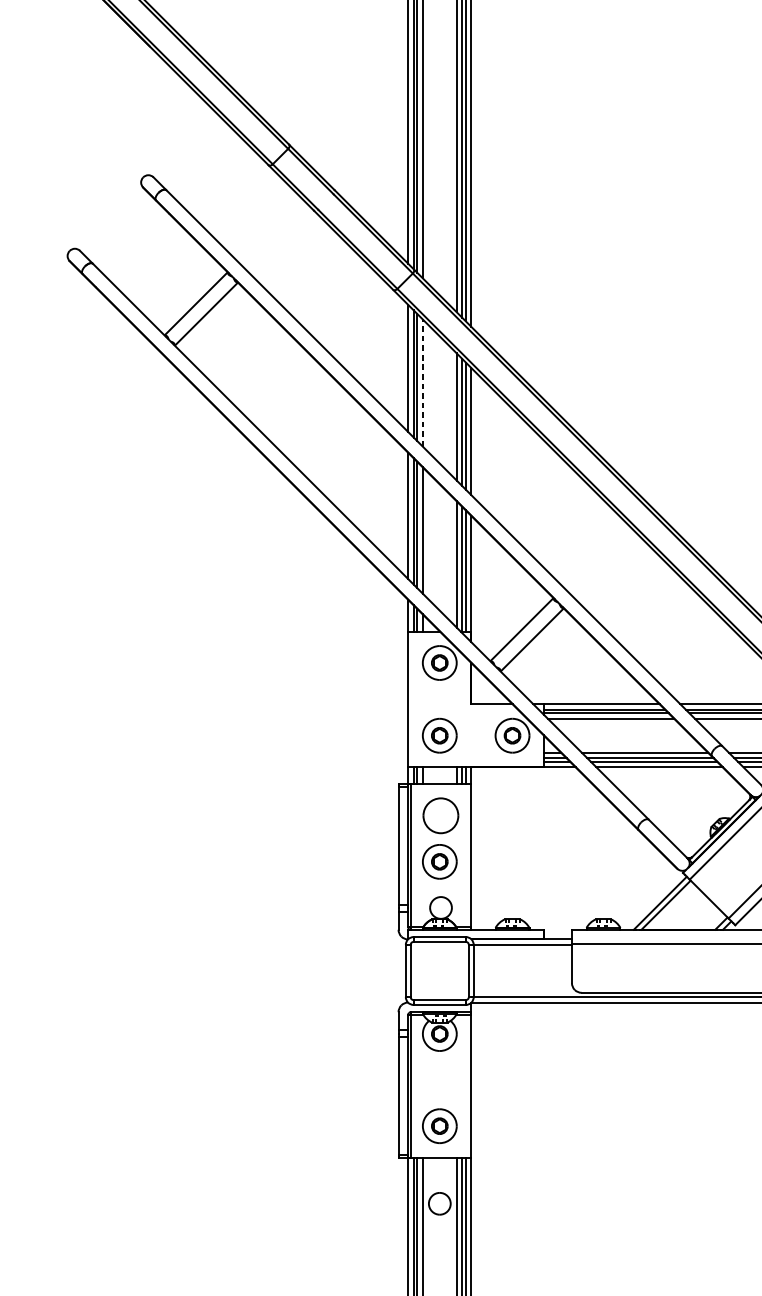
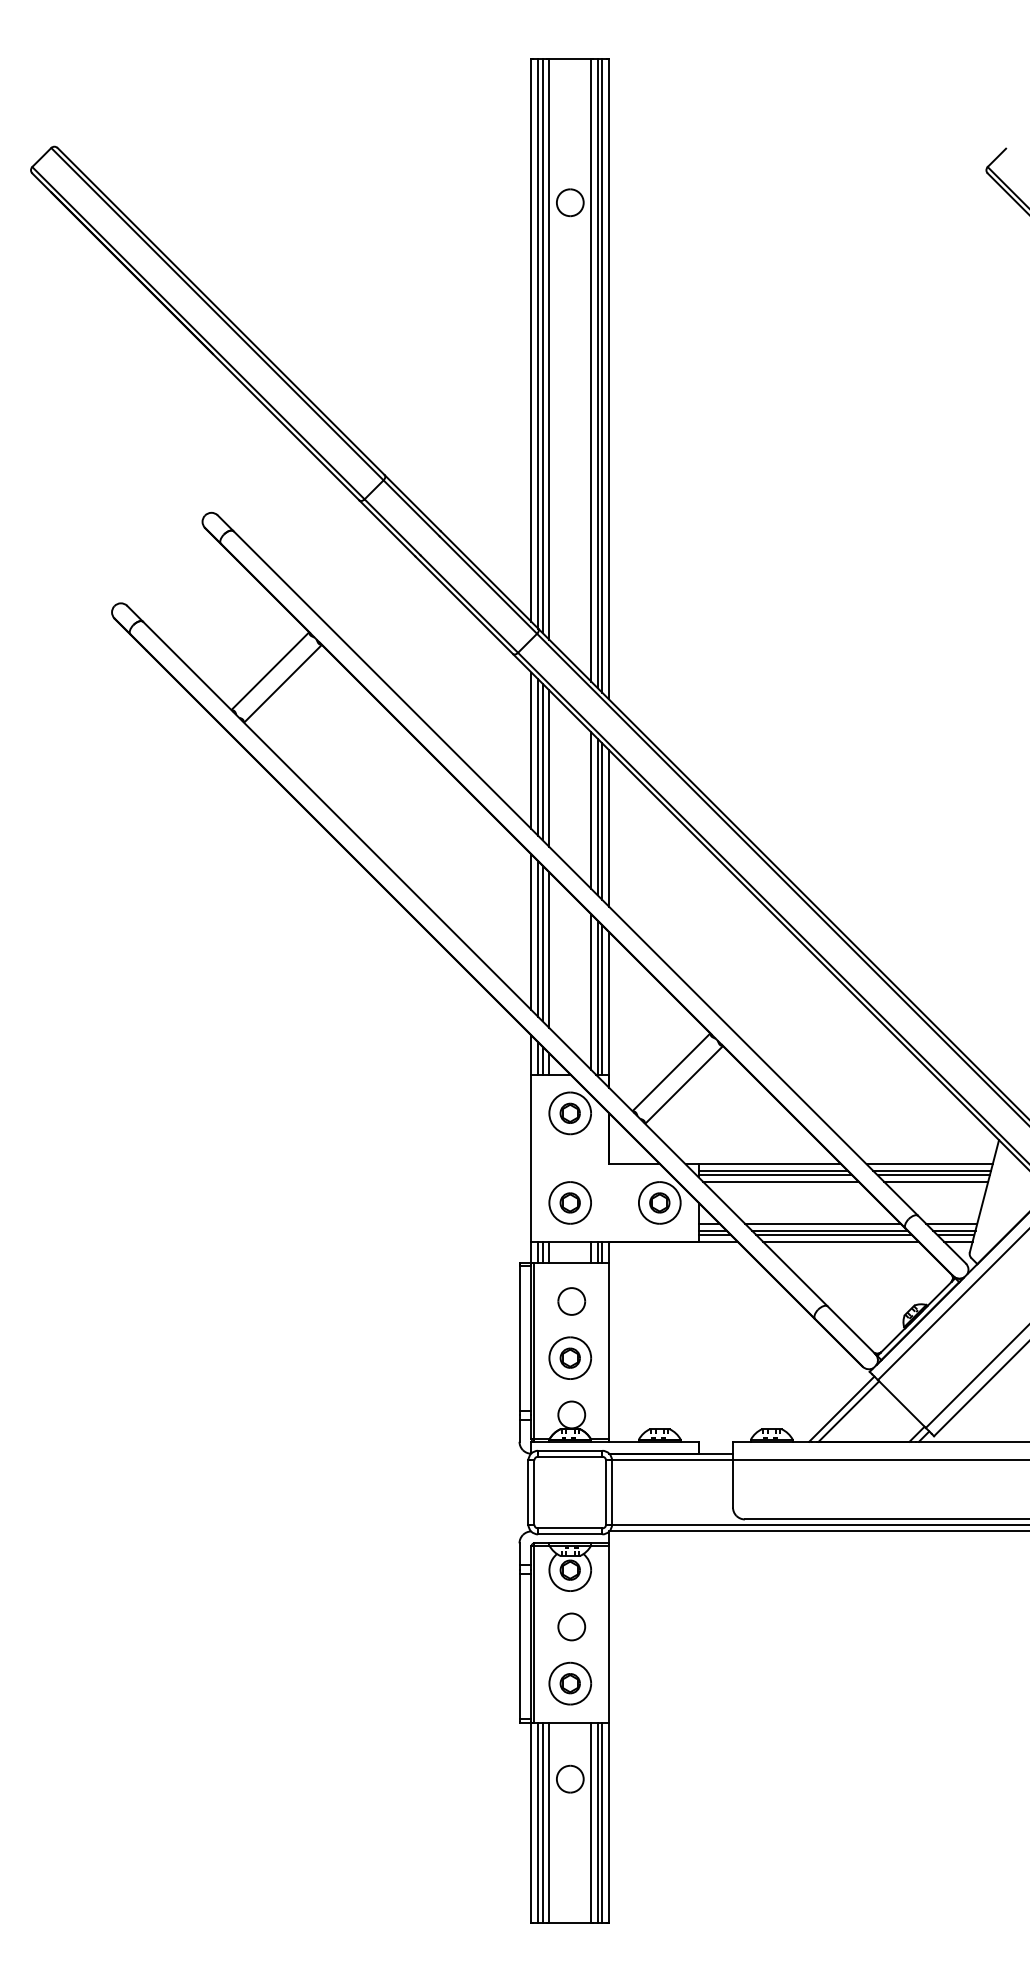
line: (422, 382) -> (549, 768), dashed -> solid
part: (440, 815) -> (571, 1301), size x0.62
part: (440, 1079) -> (571, 1626), added

